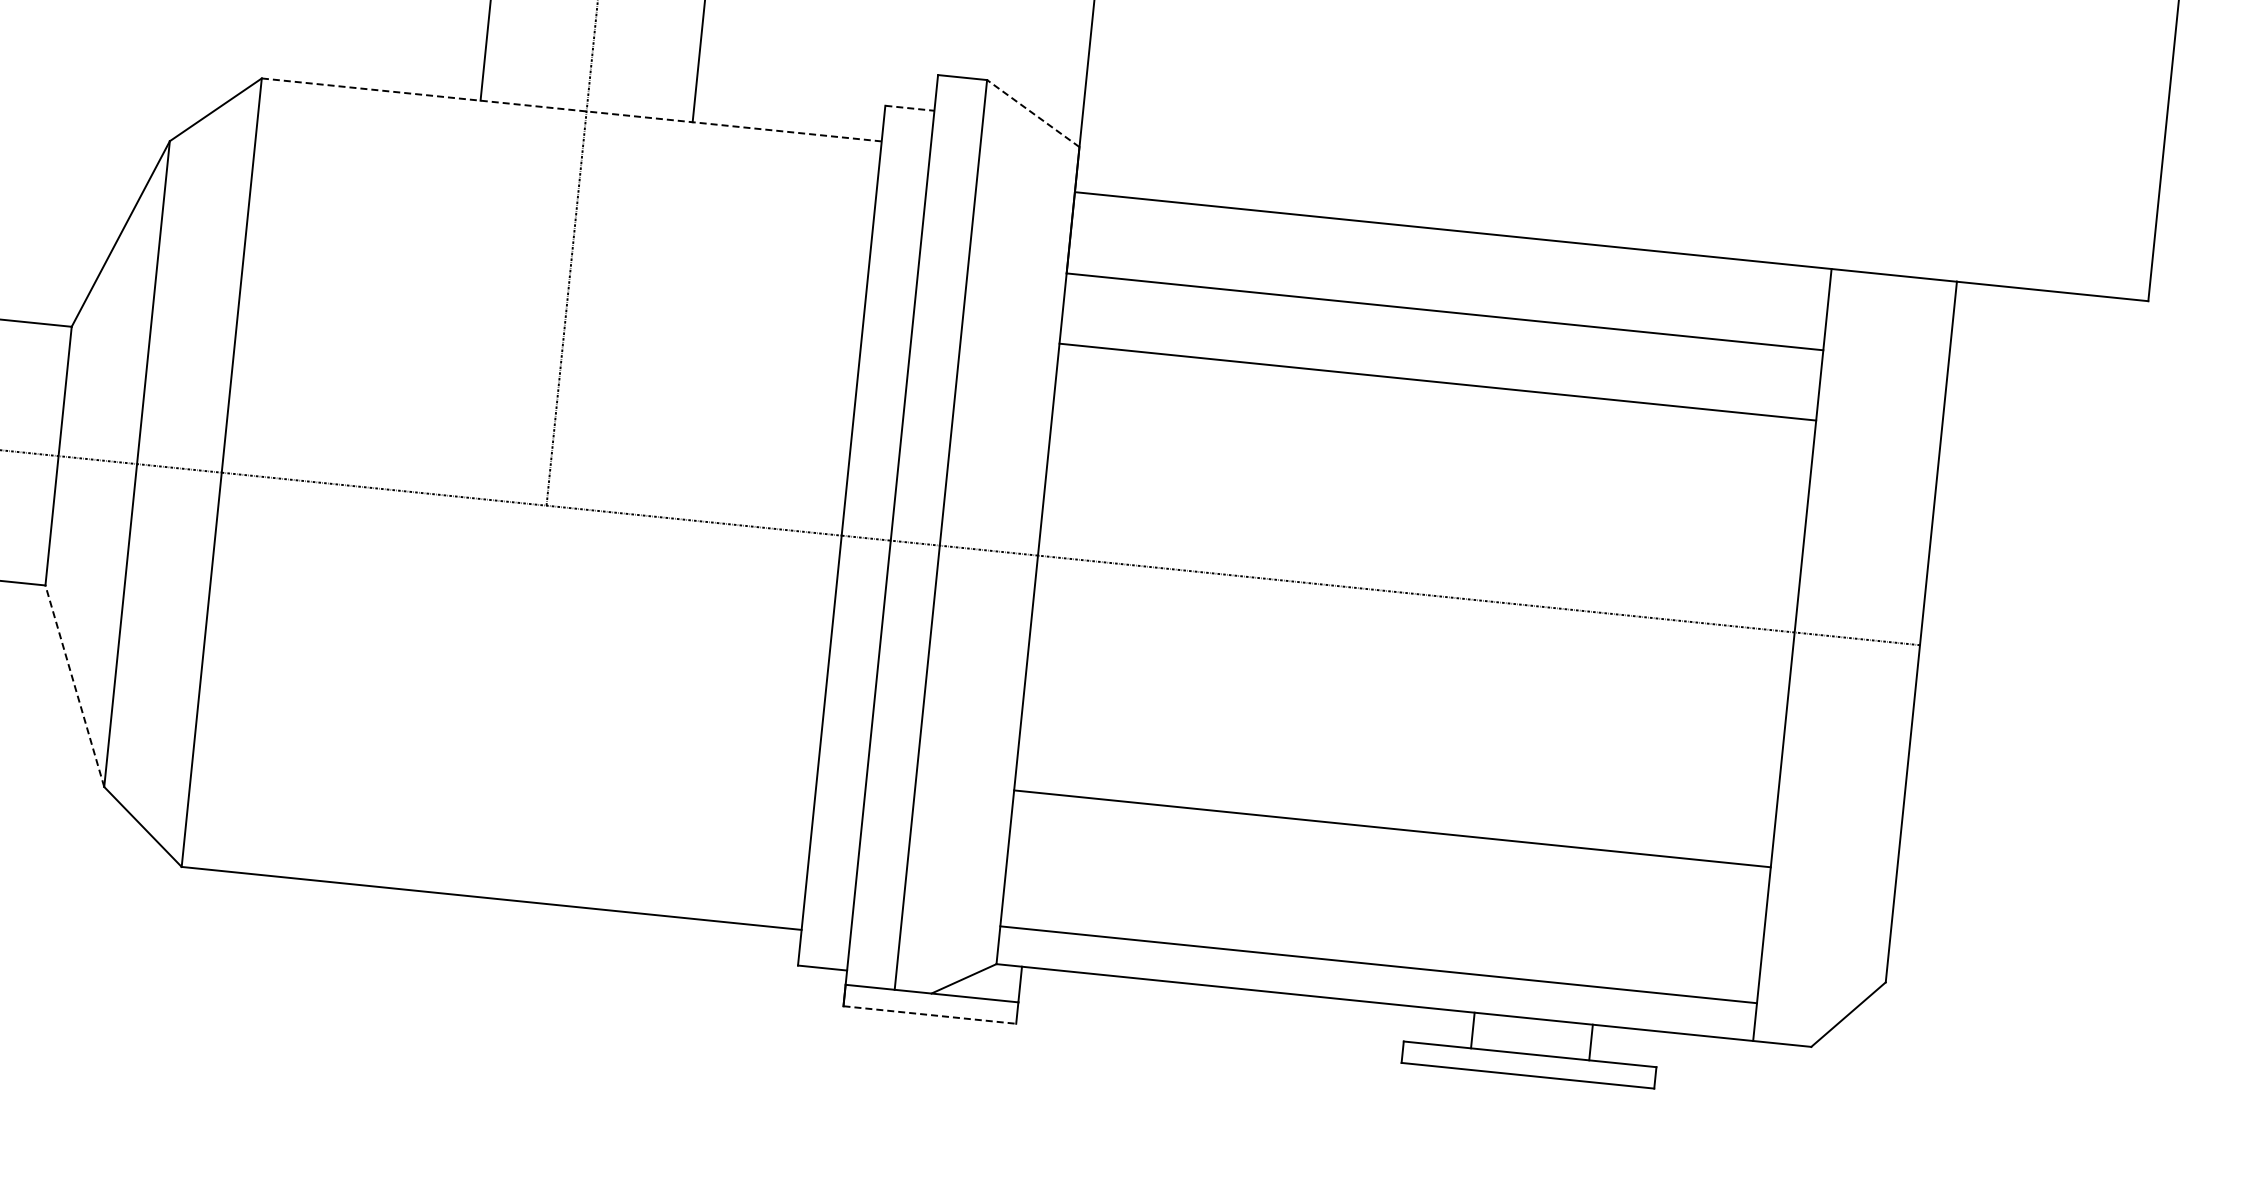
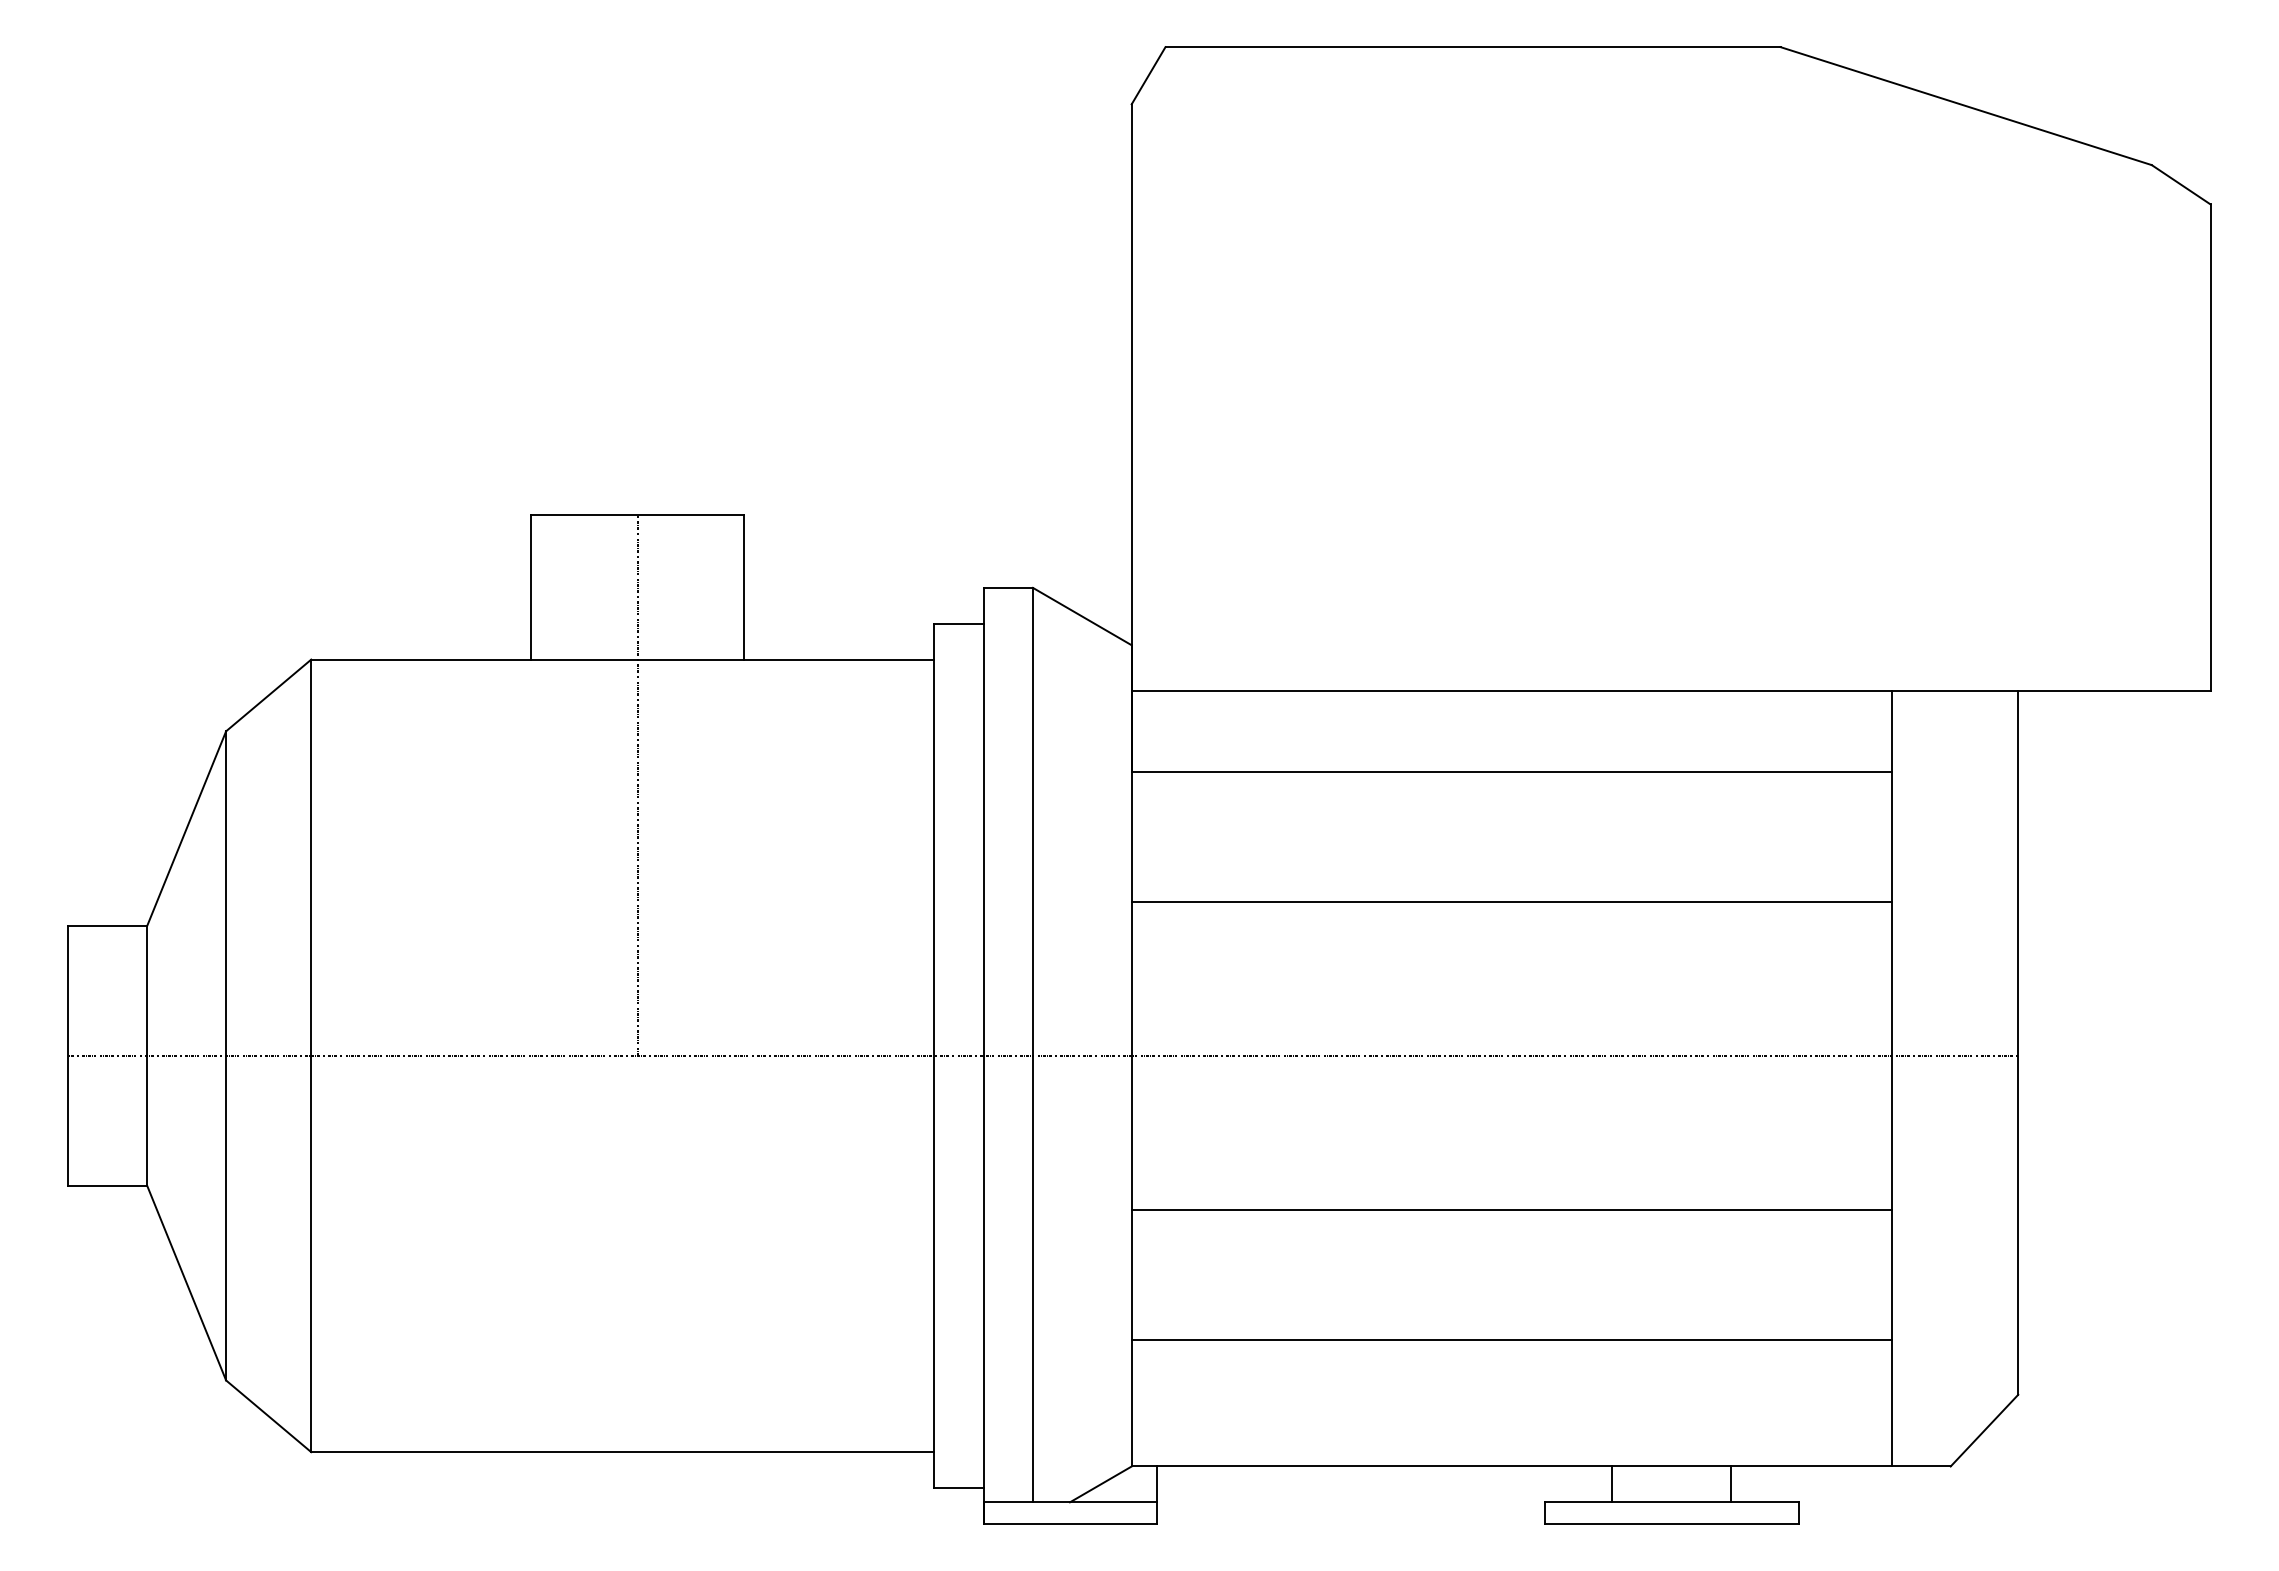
line: (910, 108) -> (959, 623), dashed -> solid
line: (571, 109) -> (622, 659), dashed -> solid
line: (1032, 113) -> (1081, 616), dashed -> solid
line: (1437, 381) -> (1511, 901), moved
line: (74, 686) -> (186, 1283), dashed -> solid
line: (1392, 828) -> (1511, 1209), moved
line: (1378, 964) -> (1511, 1339), moved
line: (929, 1014) -> (1070, 1523), dashed -> solid

